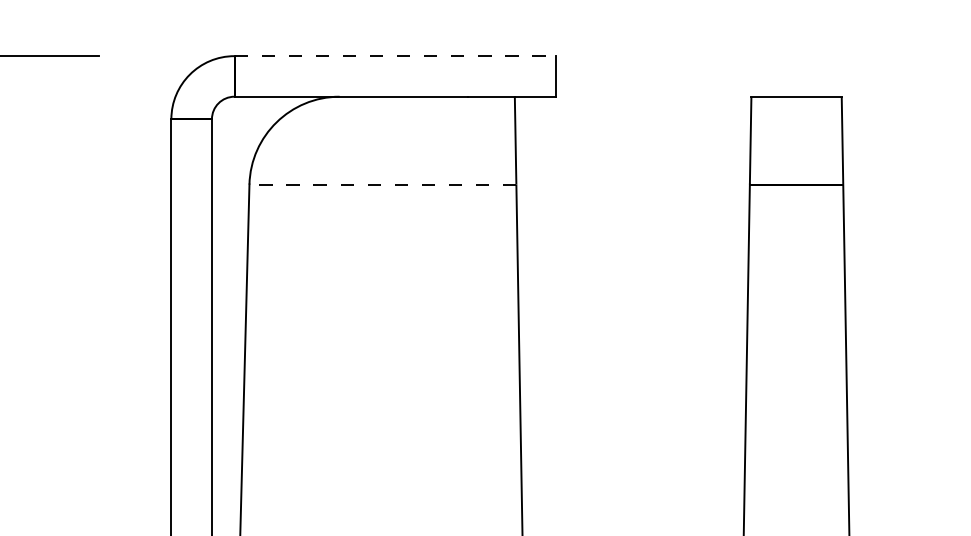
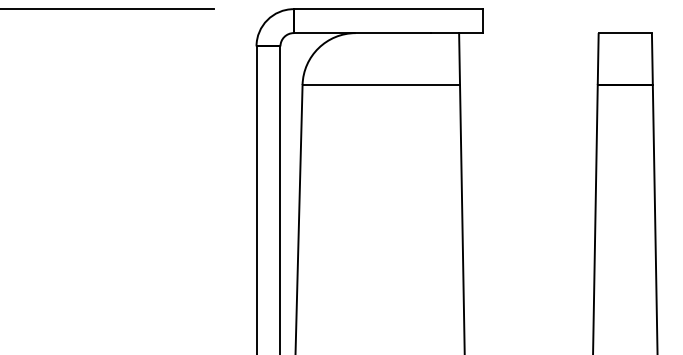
line: (395, 56) -> (388, 9), dashed -> solid
line: (383, 183) -> (381, 84), dashed -> solid

